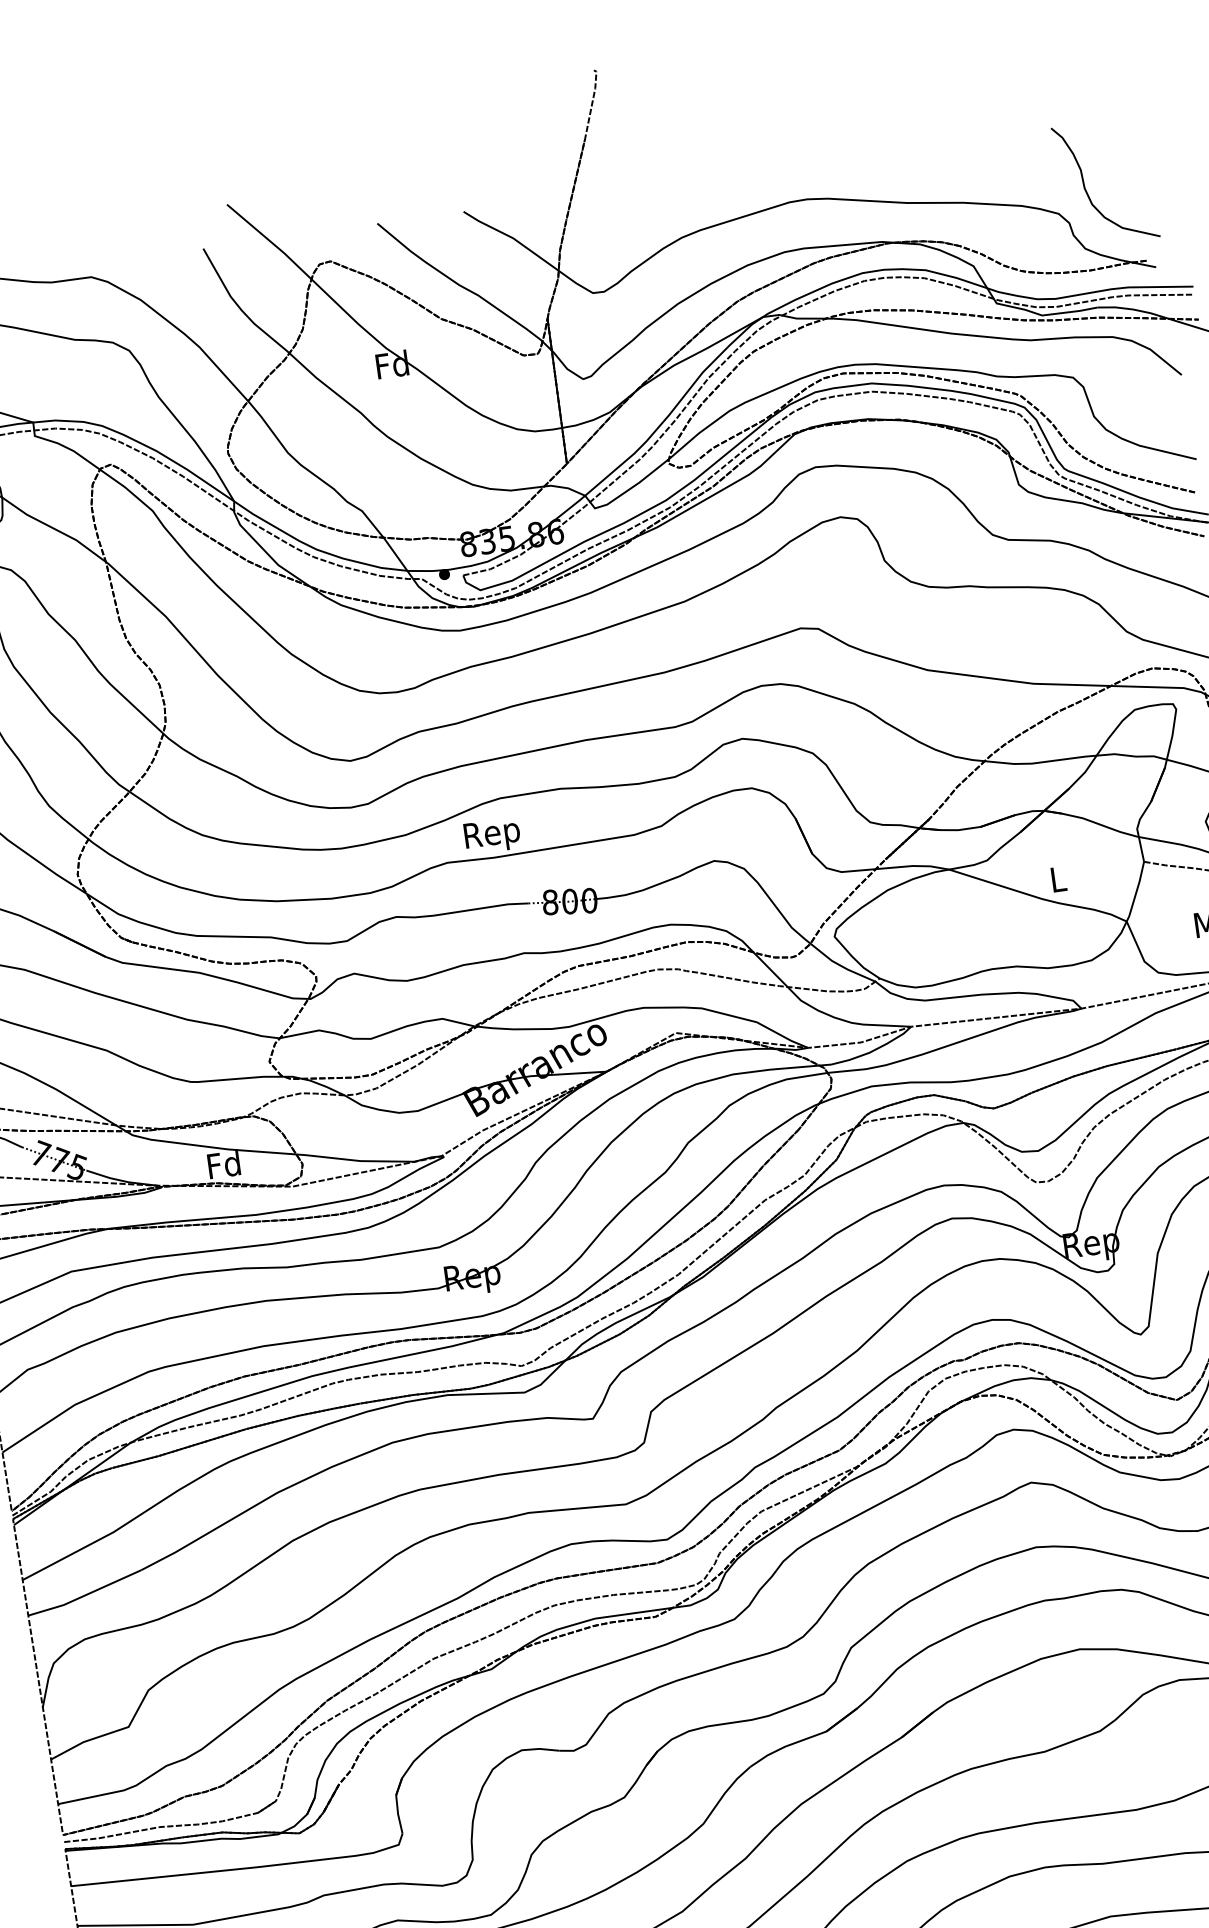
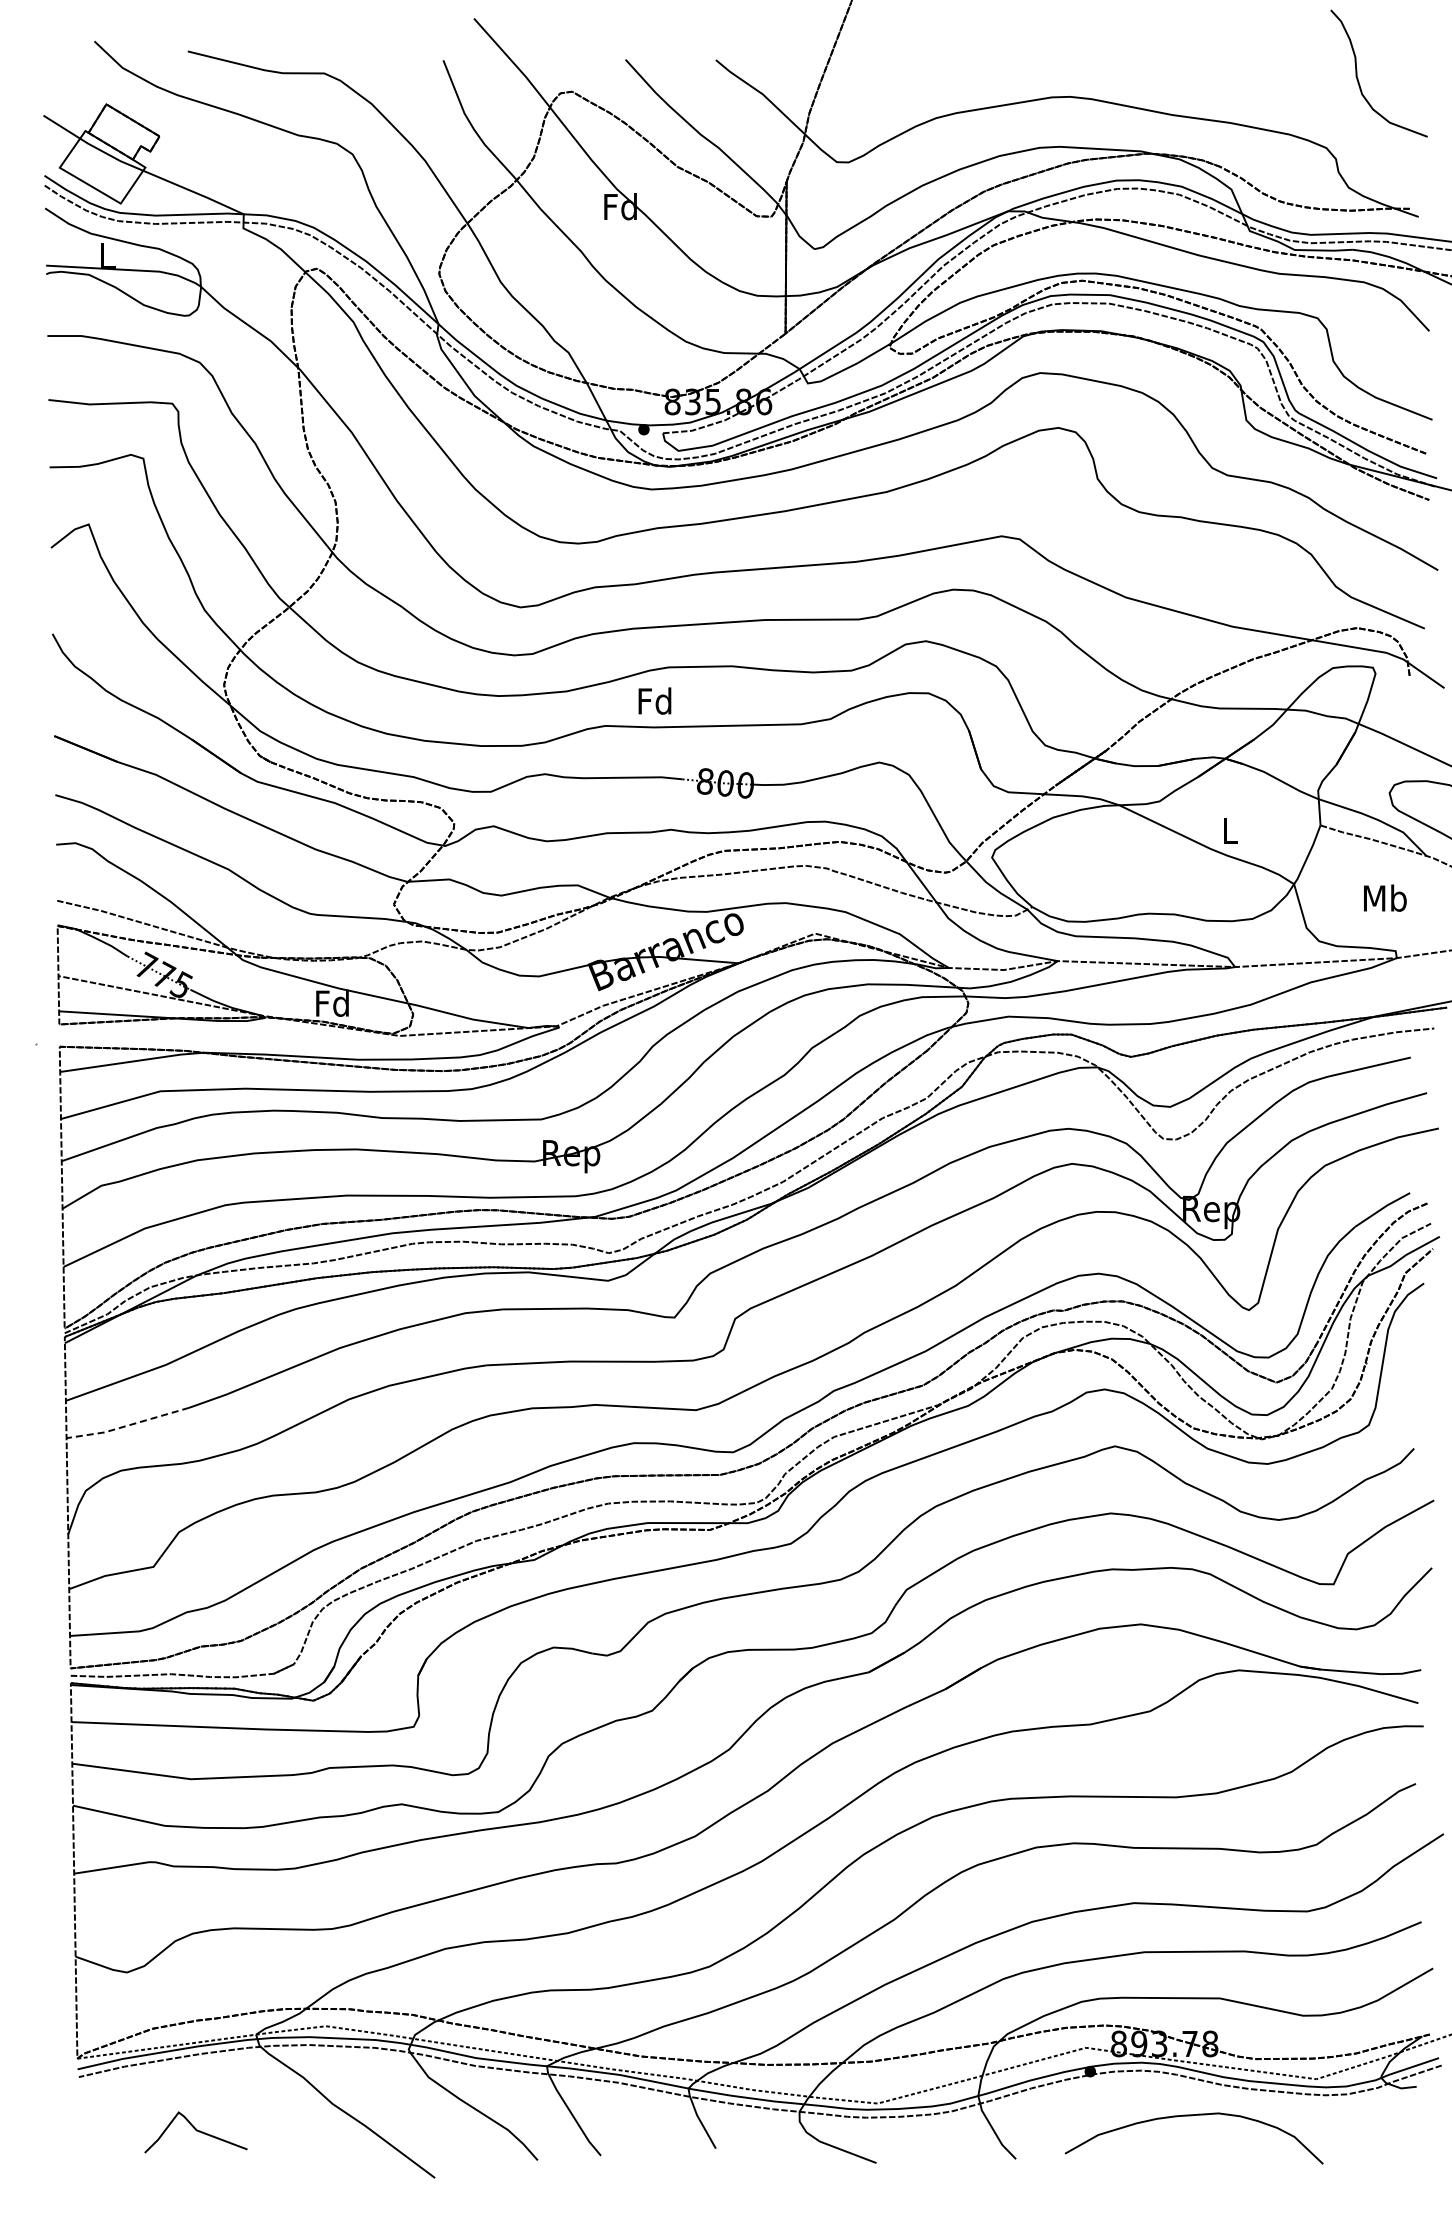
curve: (1086, 189) -> (1358, 78), moved
text: (492, 835) -> (655, 704), Rep -> Fd
line: (84, 1595) -> (127, 1425), solid -> dashed

